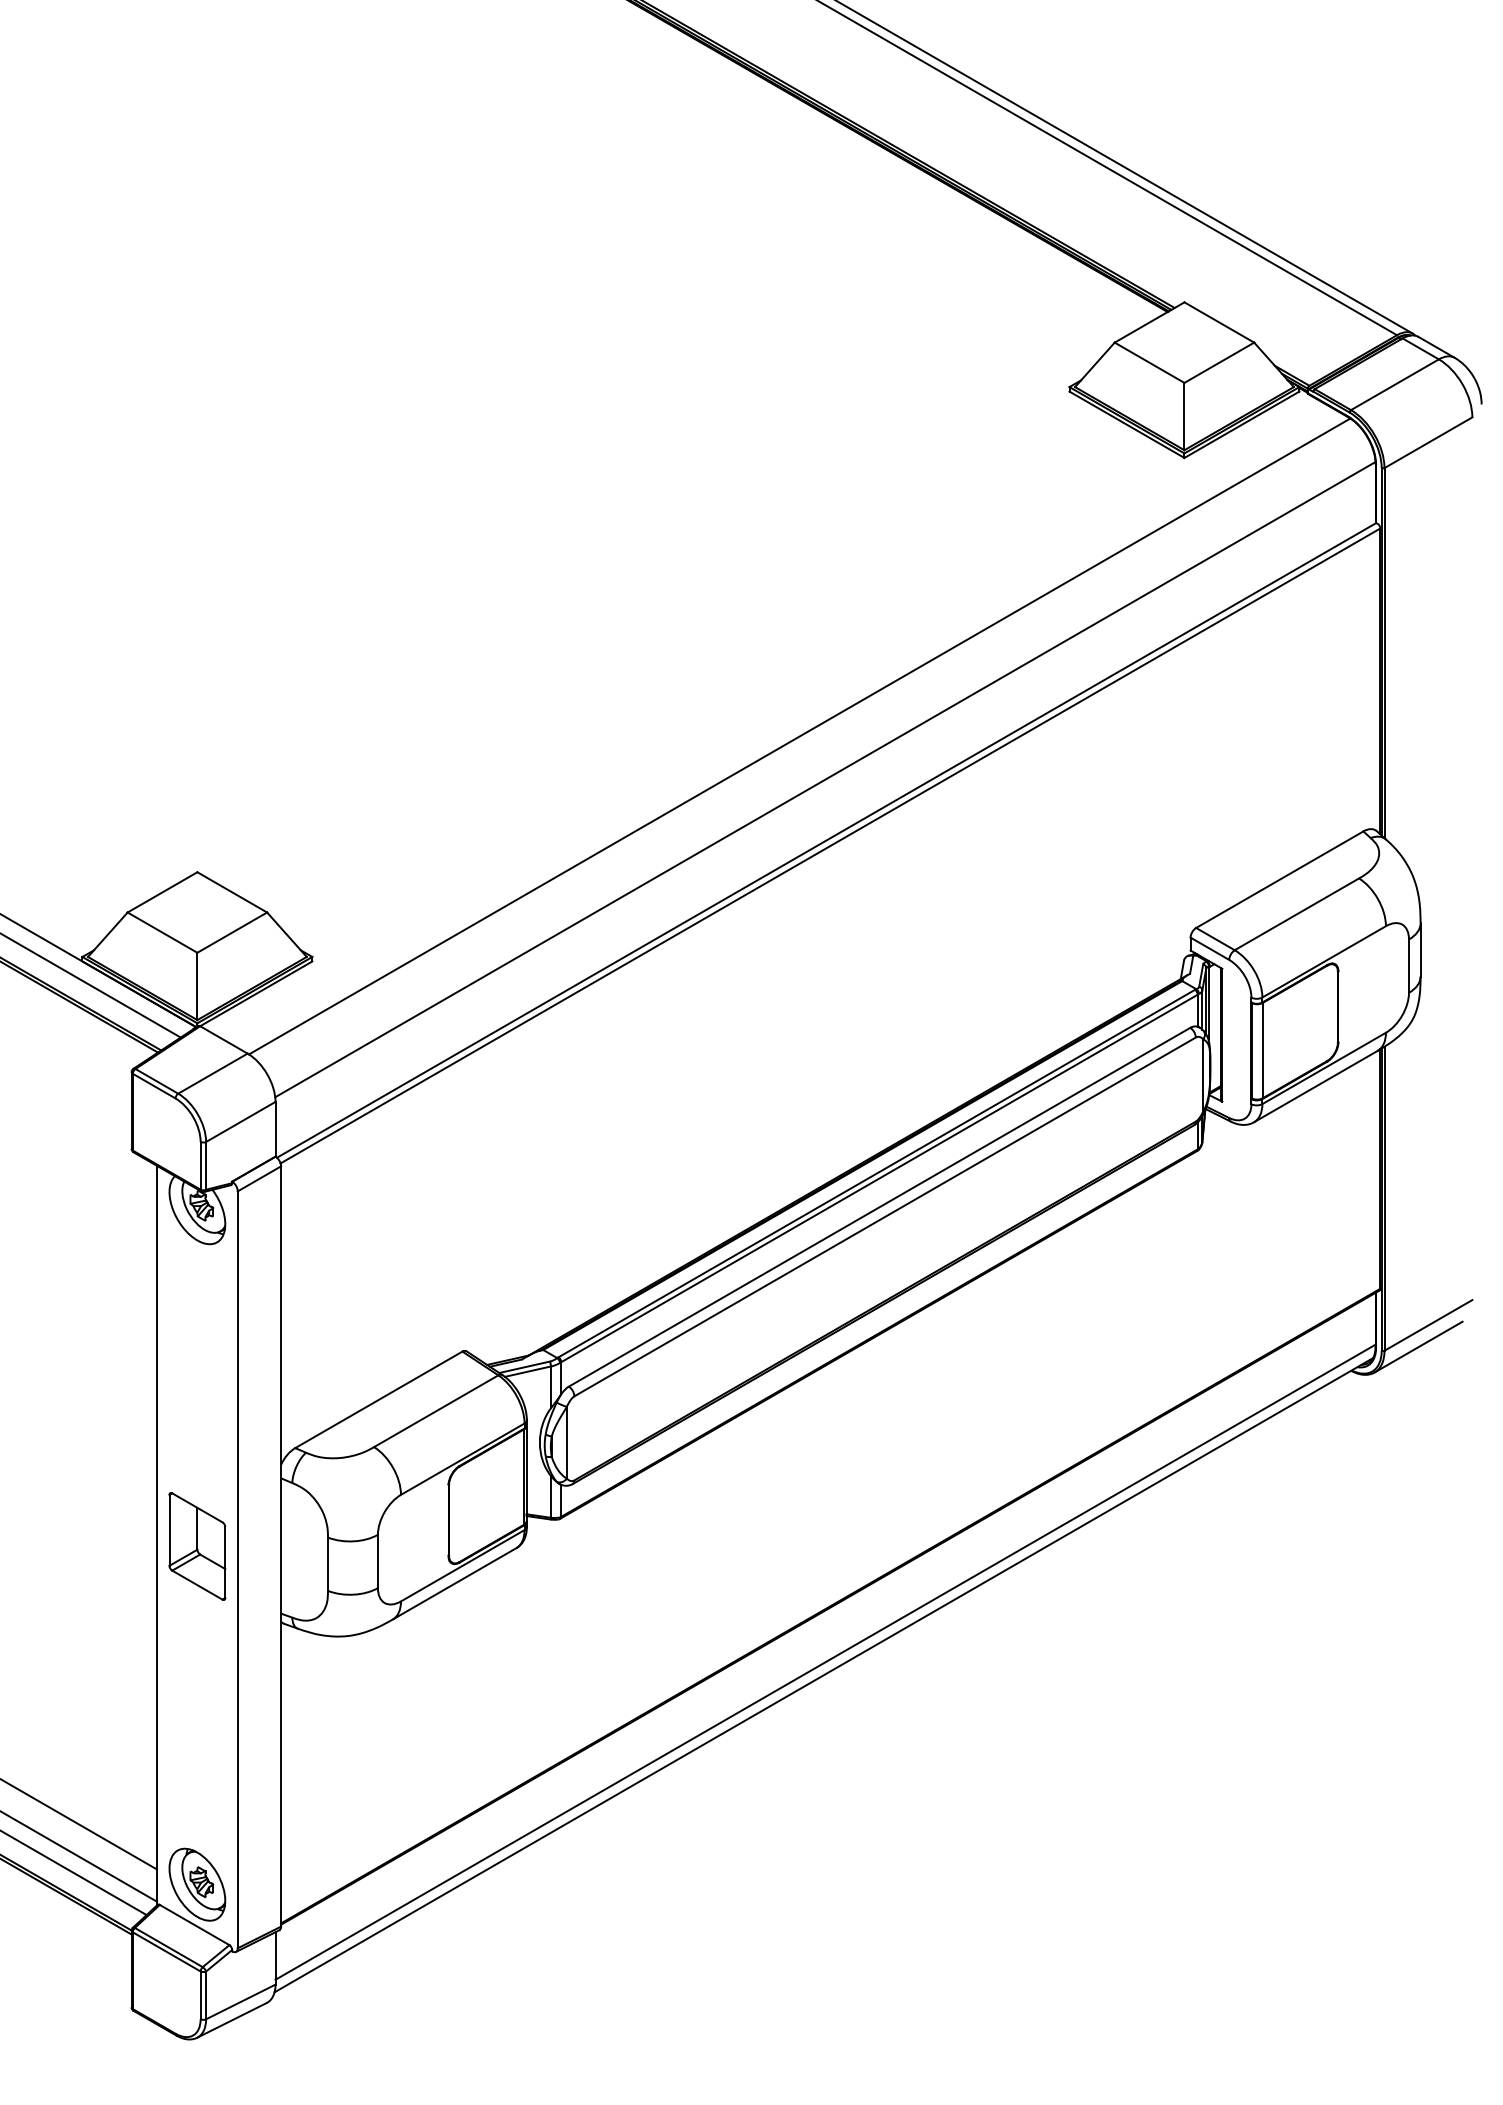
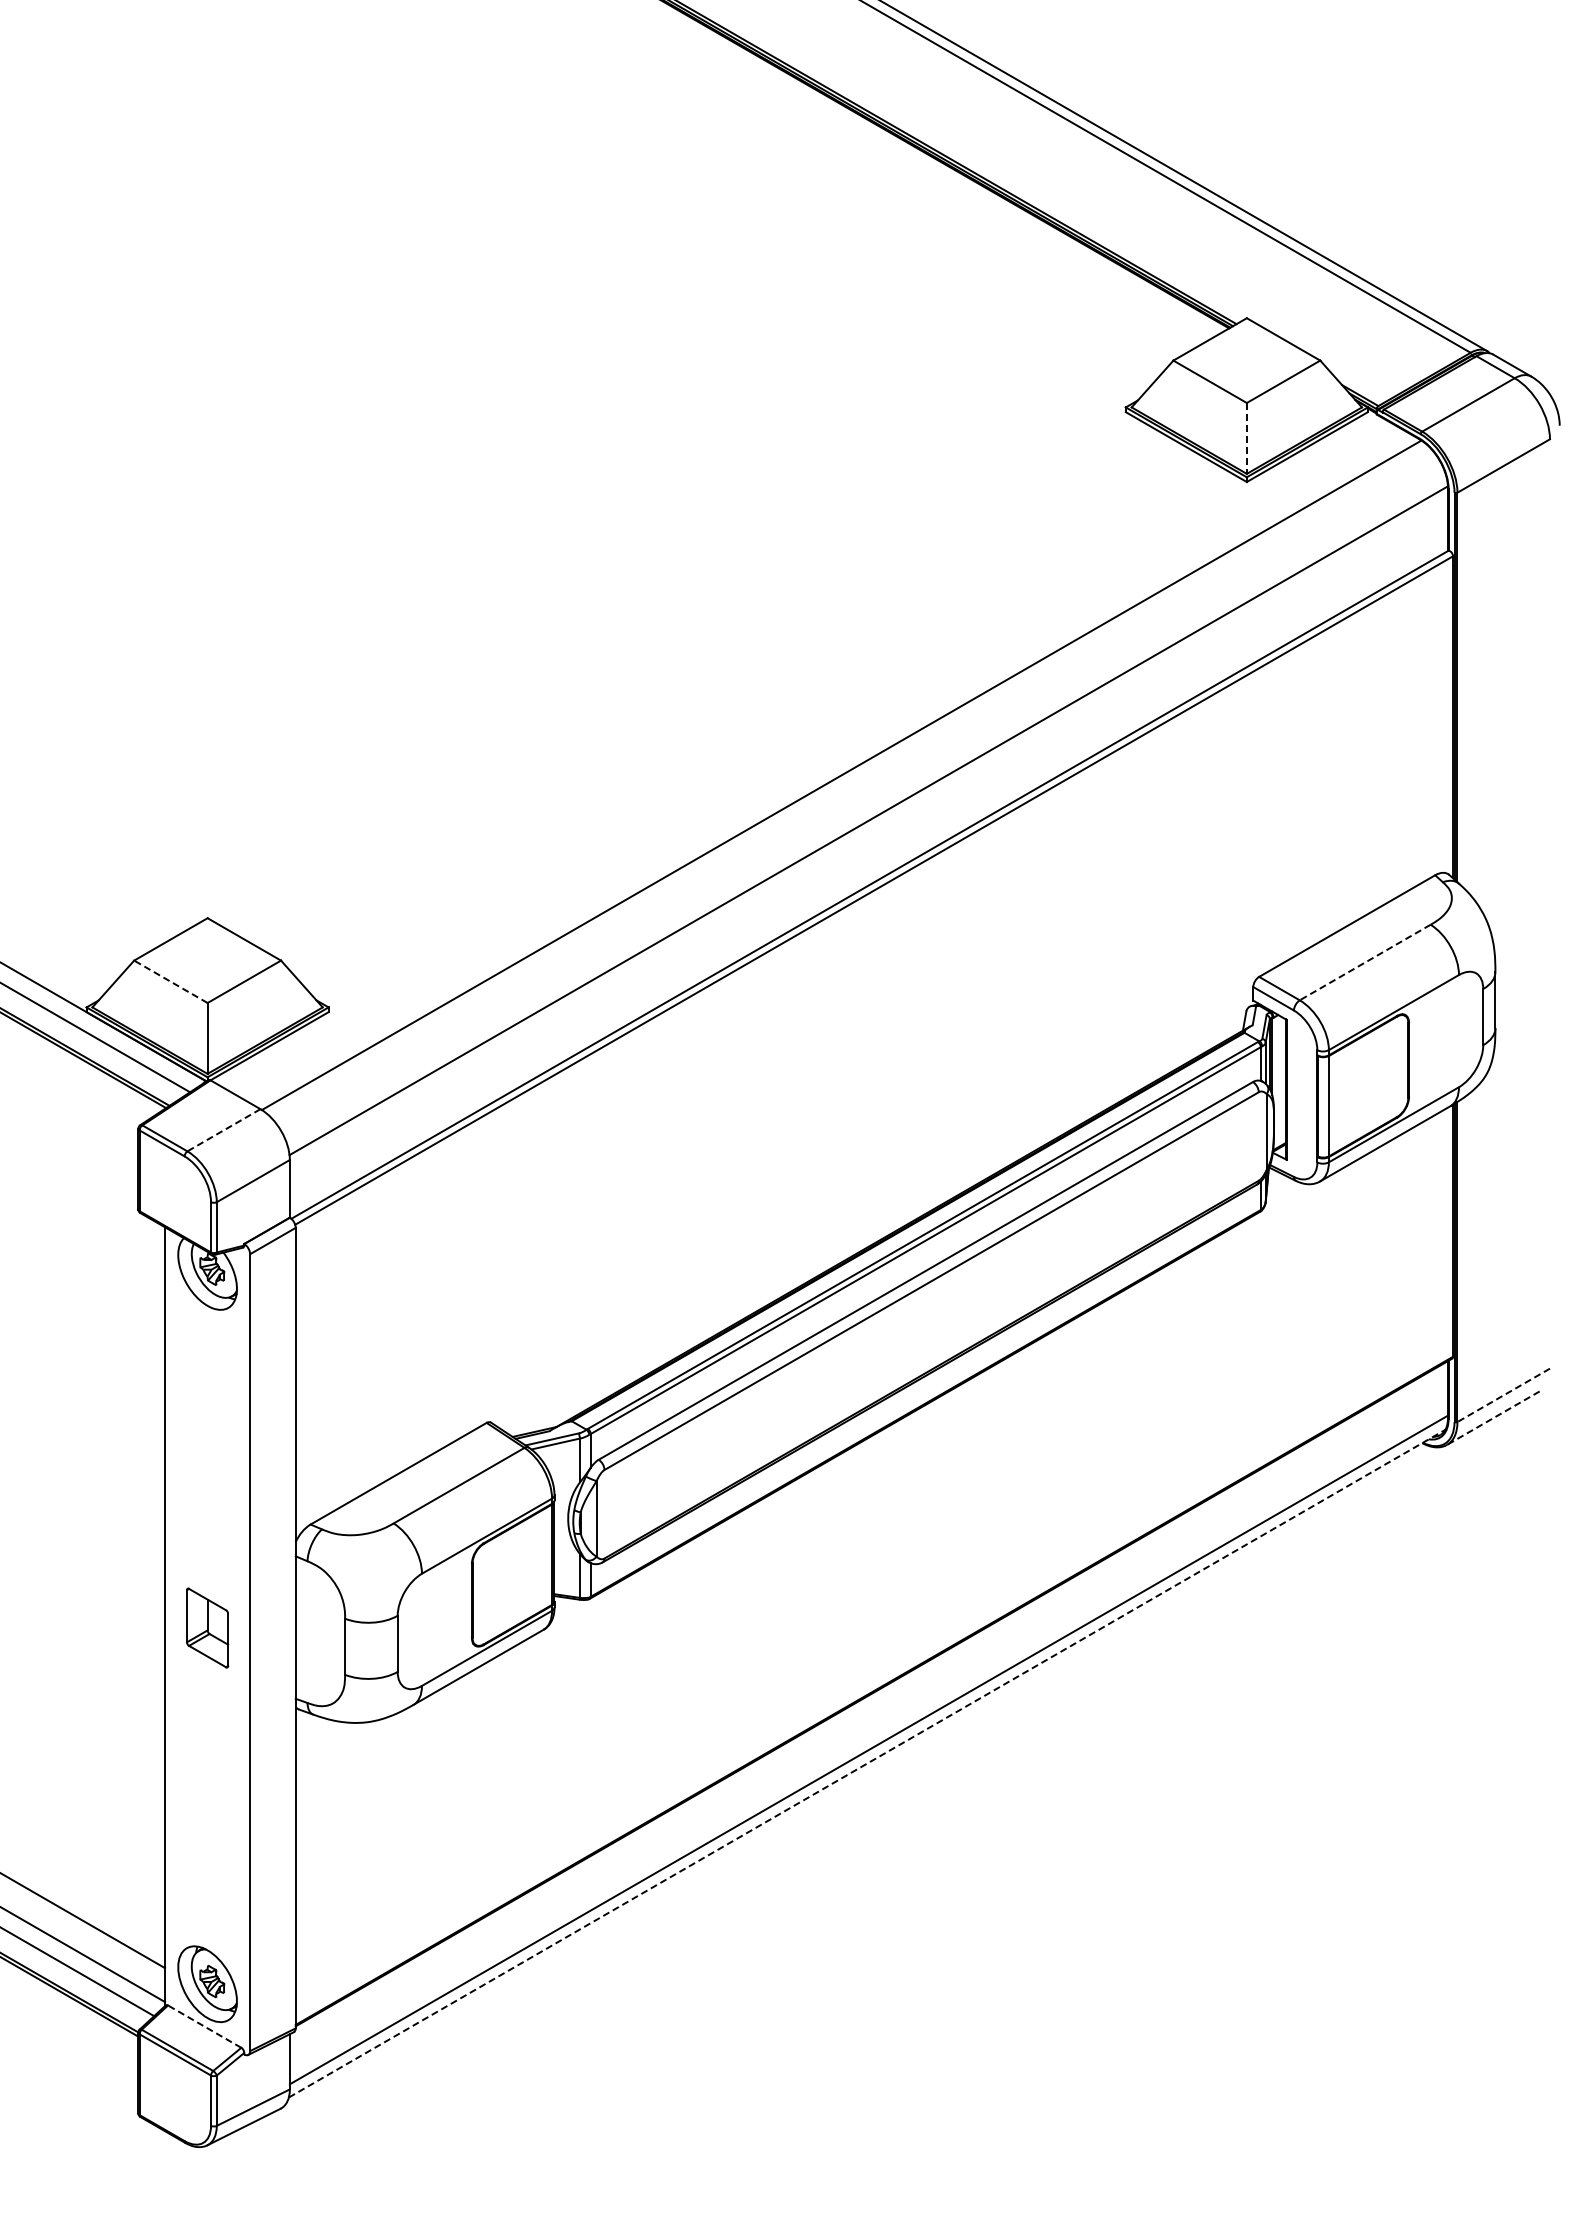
line: (1184, 416) -> (1246, 438), solid -> dashed
line: (1297, 914) -> (1365, 962), solid -> dashed
line: (162, 932) -> (170, 981), solid -> dashed
line: (212, 1073) -> (223, 1130), solid -> dashed
line: (1428, 1325) -> (1503, 1395), solid -> dashed
line: (1417, 1347) -> (1492, 1418), solid -> dashed
part: (197, 1545) -> (207, 1627), size x0.7
line: (824, 1675) -> (867, 1763), solid -> dashed
line: (194, 1924) -> (204, 2026), solid -> dashed

